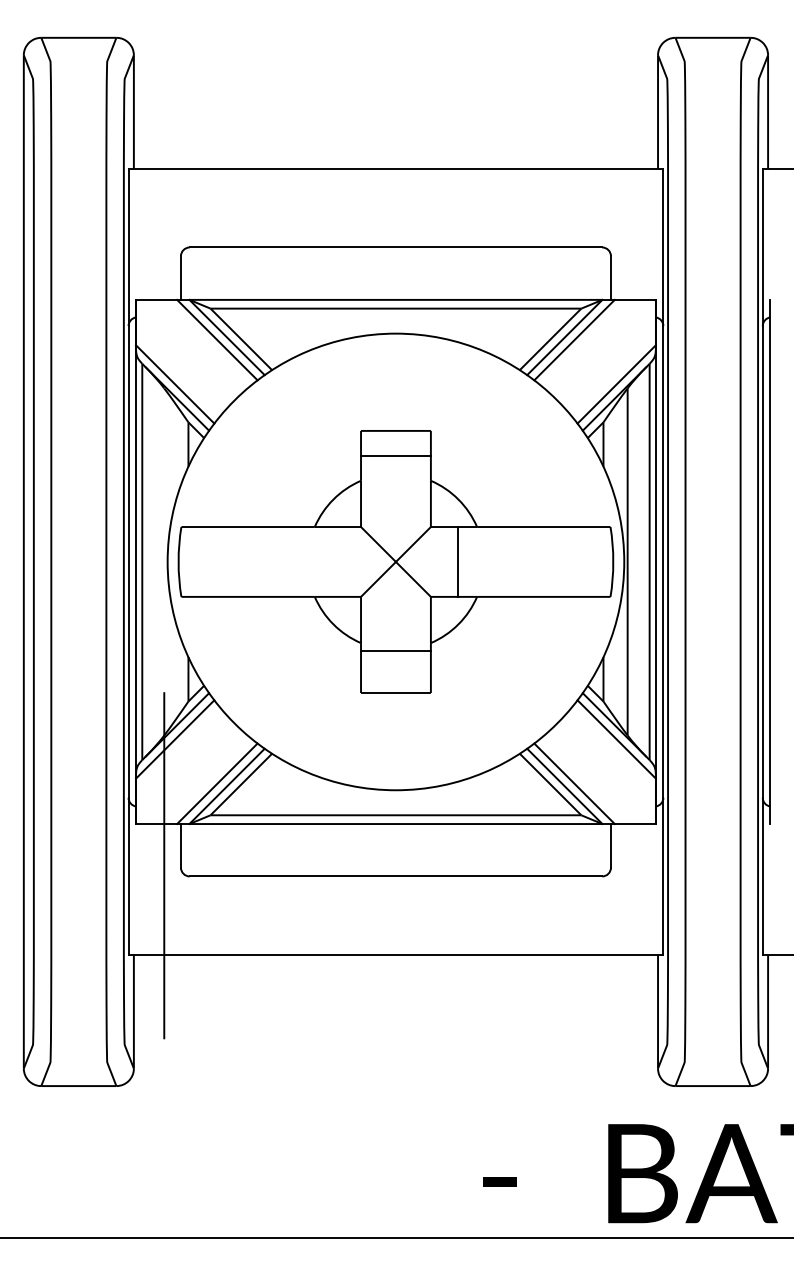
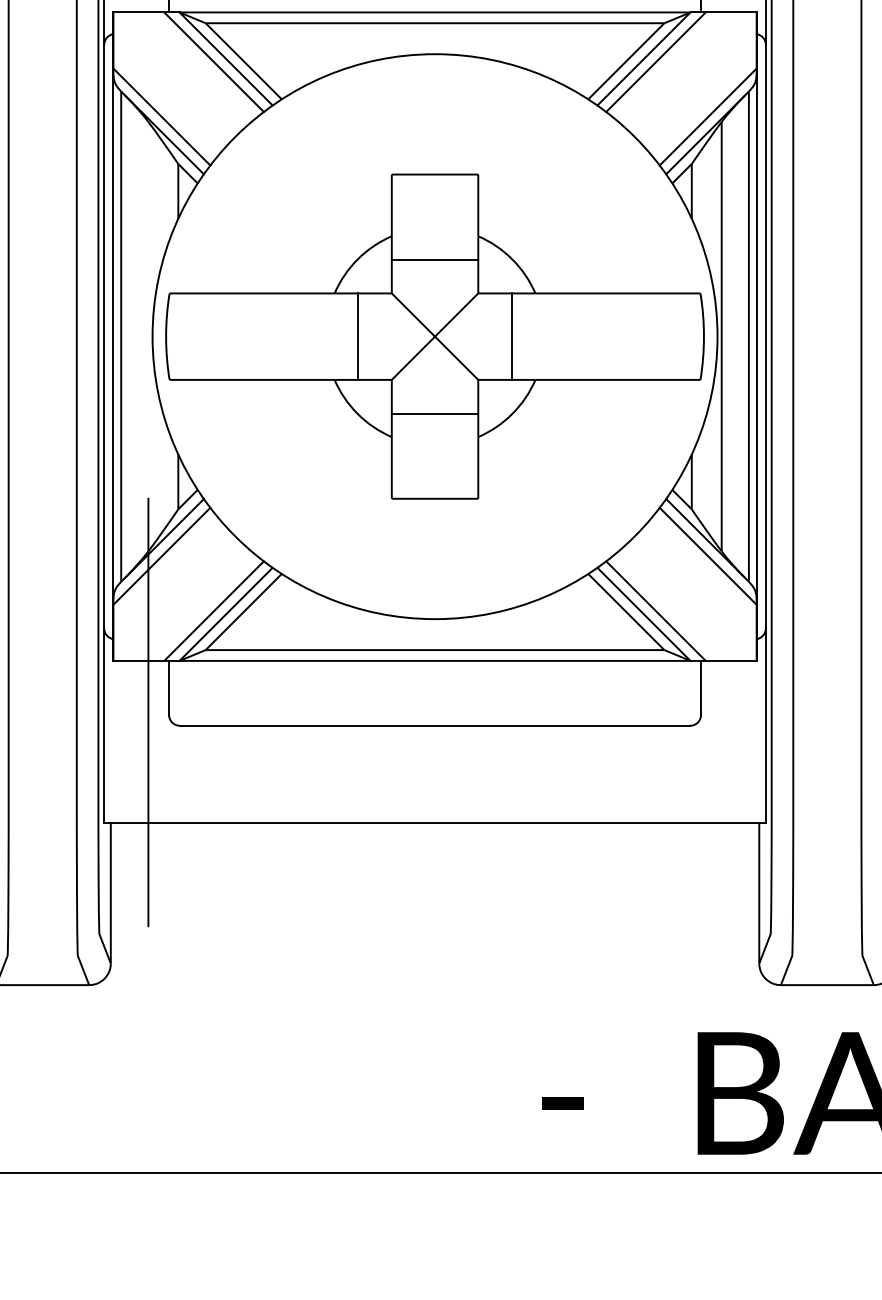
line: (395, 455) -> (434, 259), moved
line: (333, 561) -> (357, 336), added
line: (395, 651) -> (434, 414), moved

